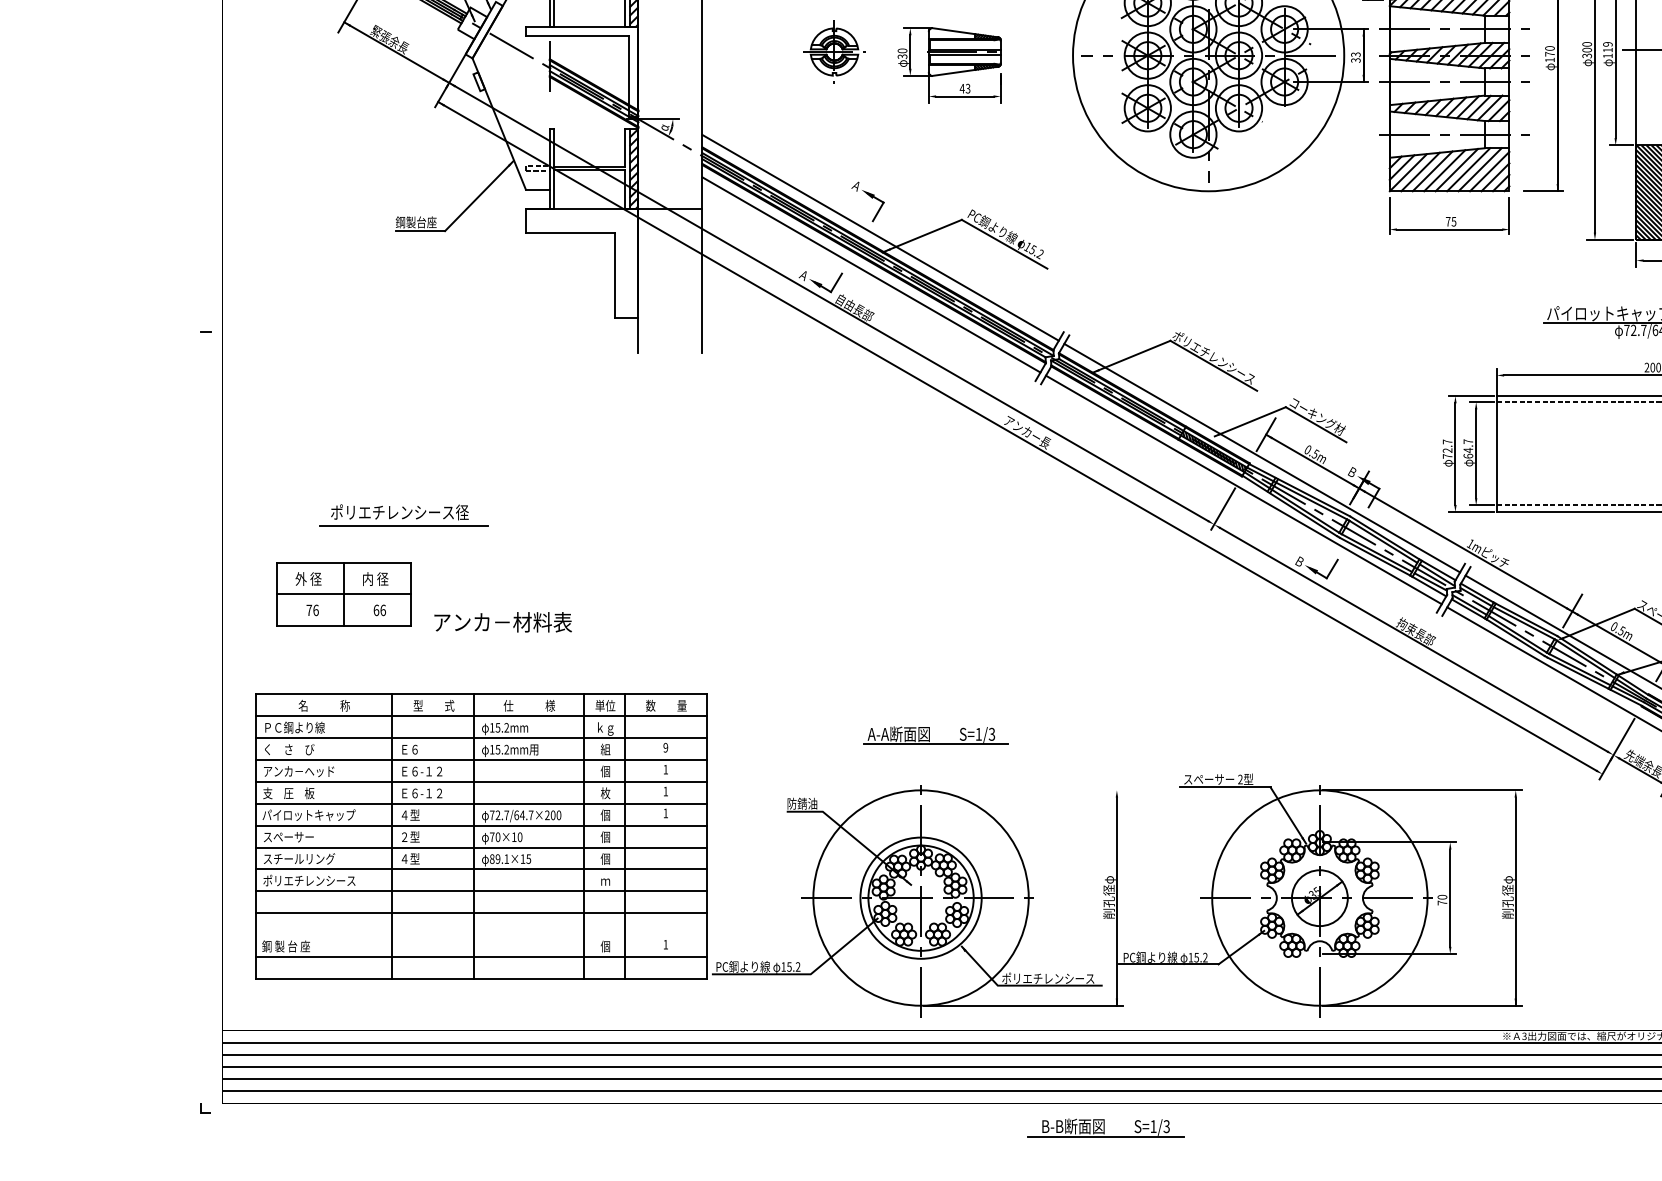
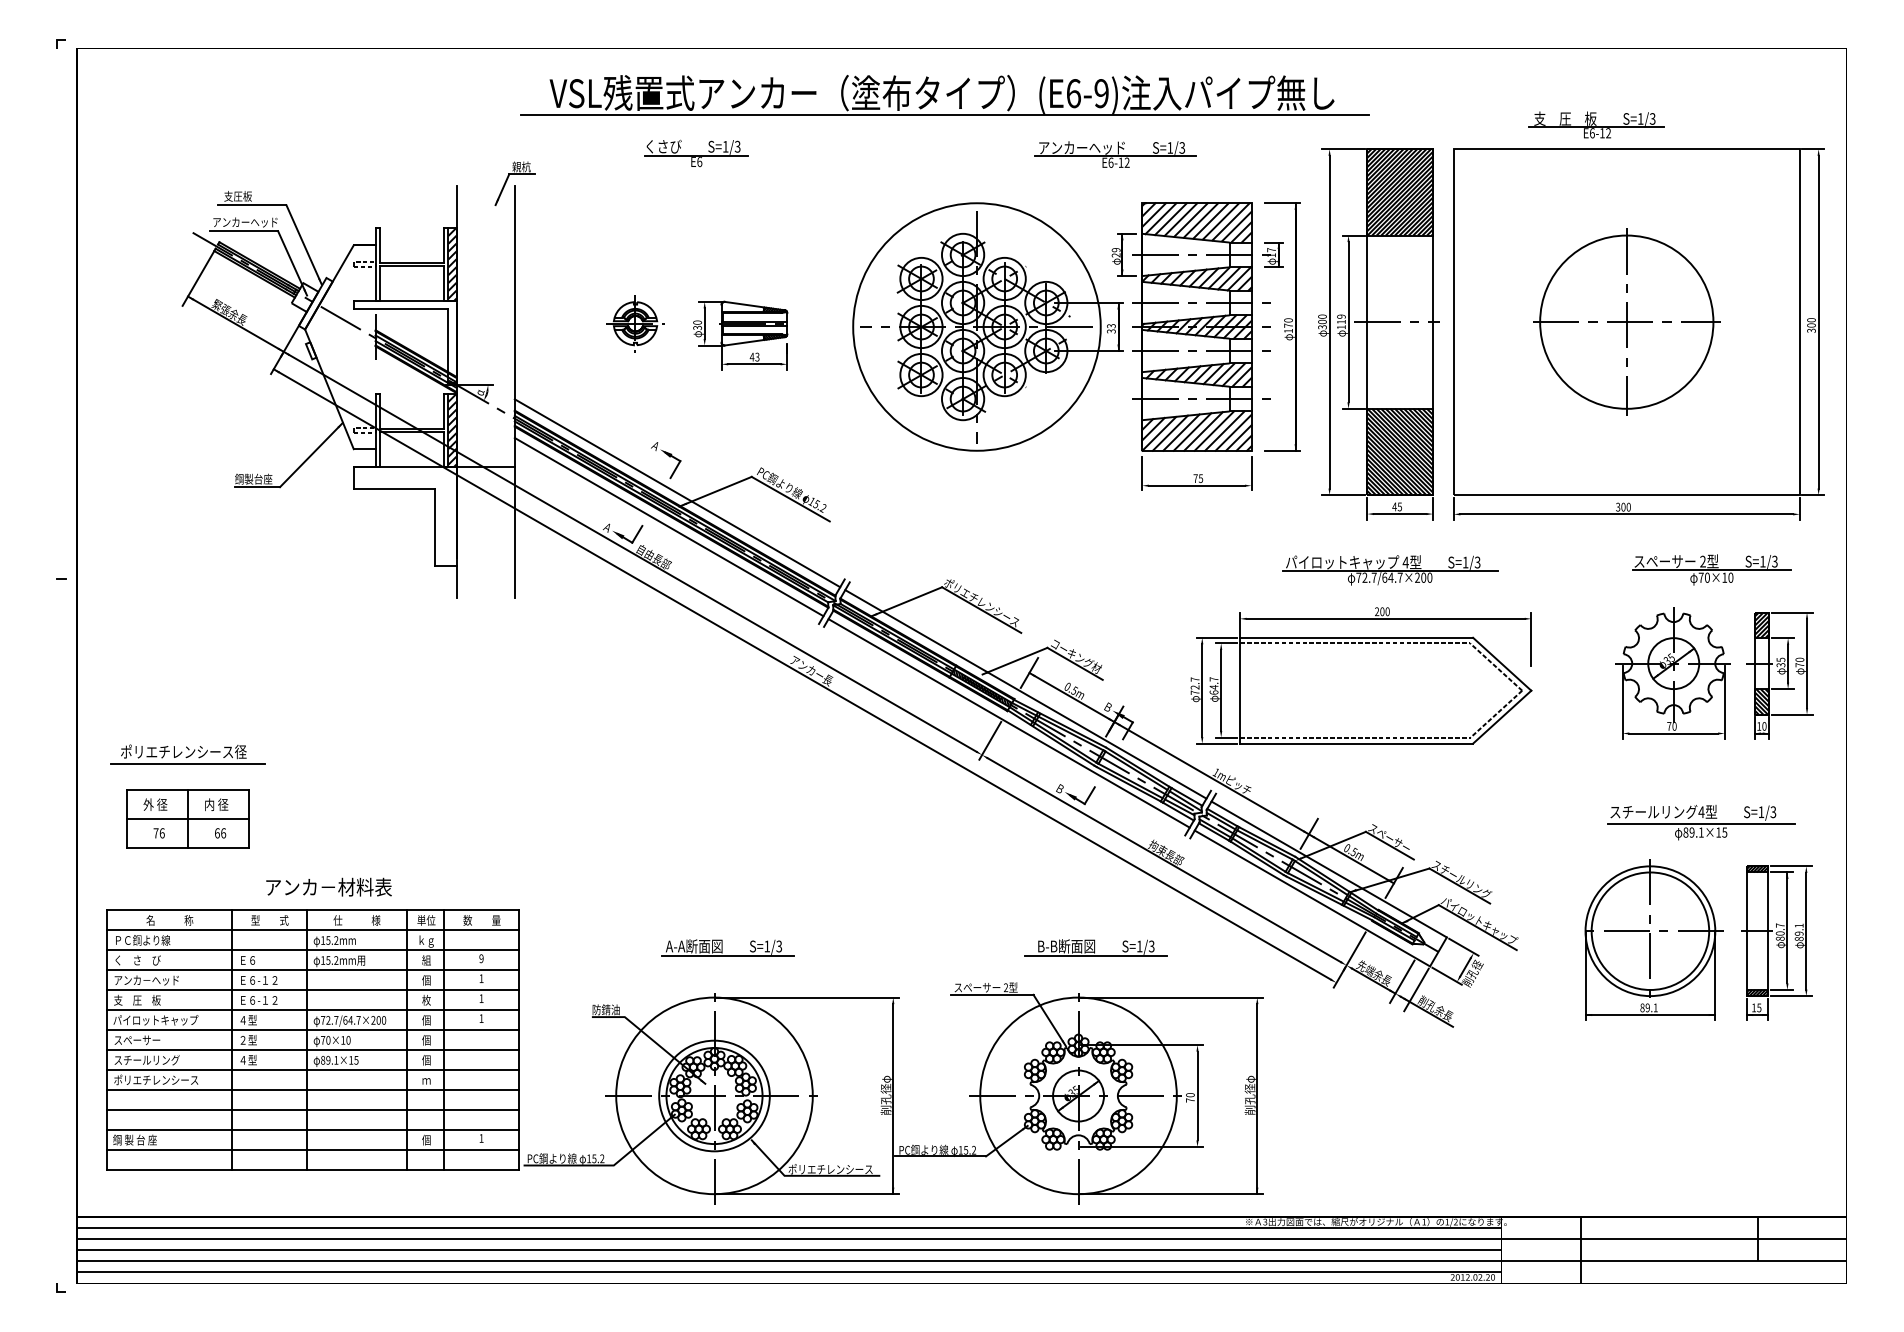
part: (403, 515) -> (187, 754), moved
text: (502, 621) -> (328, 886), moved
line: (1022, 790) -> (807, 997), added
line: (481, 934) -> (313, 1129), added
part: (1105, 1127) -> (1095, 947), moved

